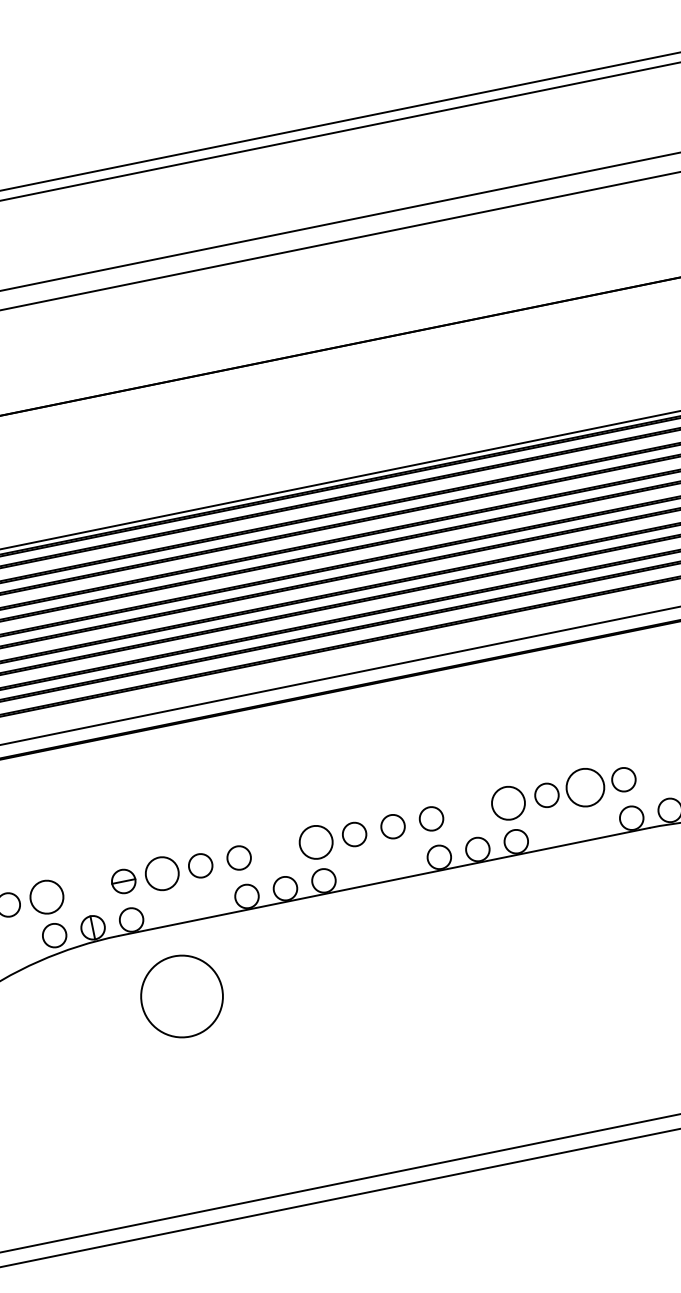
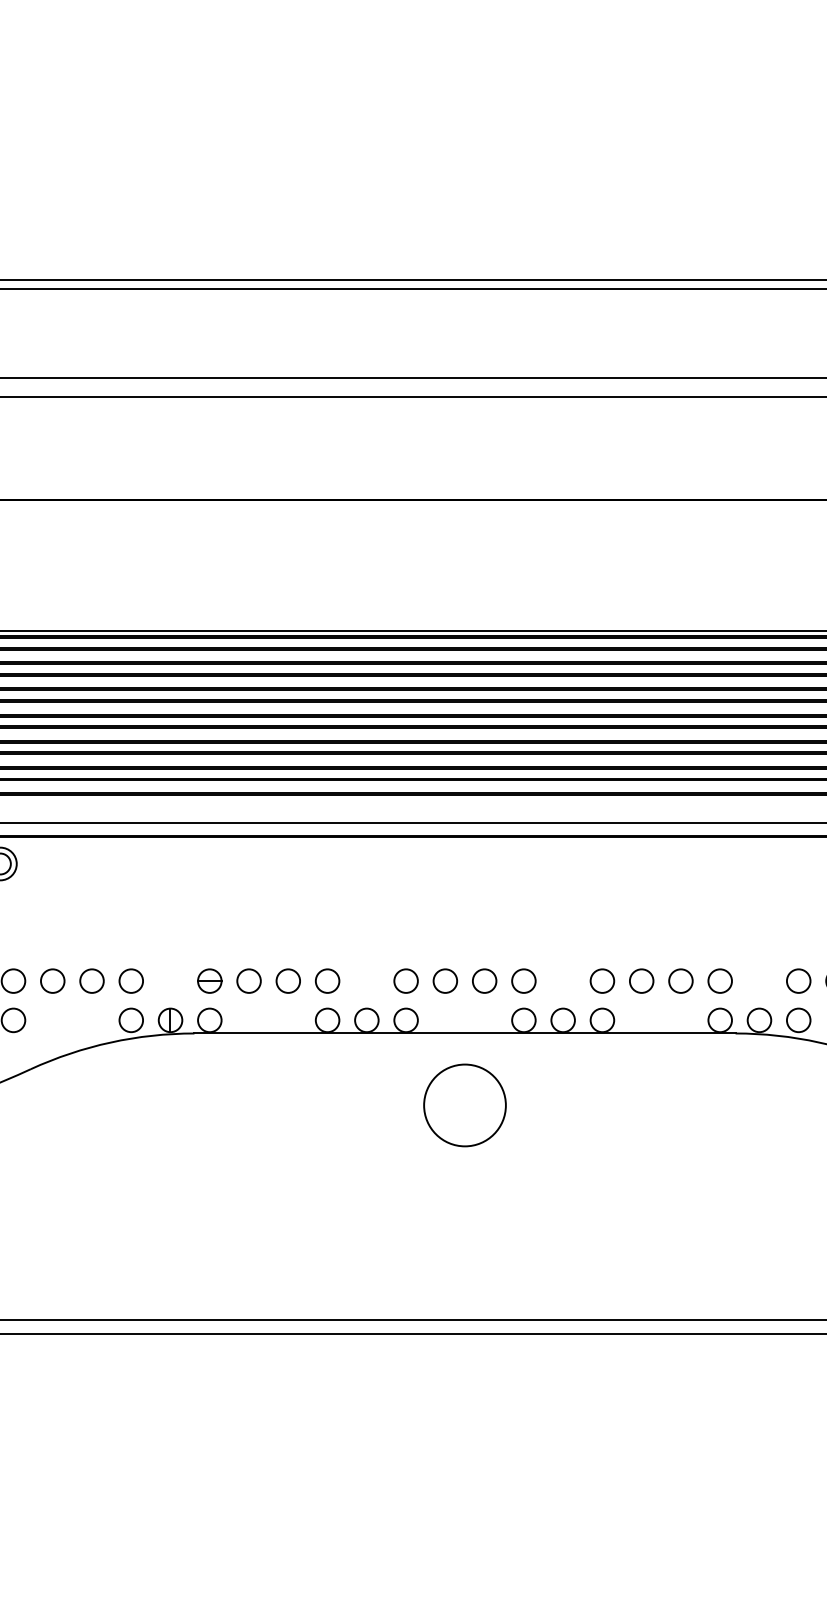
circle: (584, 787) -> (680, 980), size x0.62
circle: (508, 802) -> (602, 980), size x0.71
circle: (315, 841) -> (405, 980), size x0.71
circle: (161, 873) -> (248, 980), size x0.71
circle: (45, 896) -> (130, 980), size x0.71
circle: (181, 996) -> (464, 1105), moved

